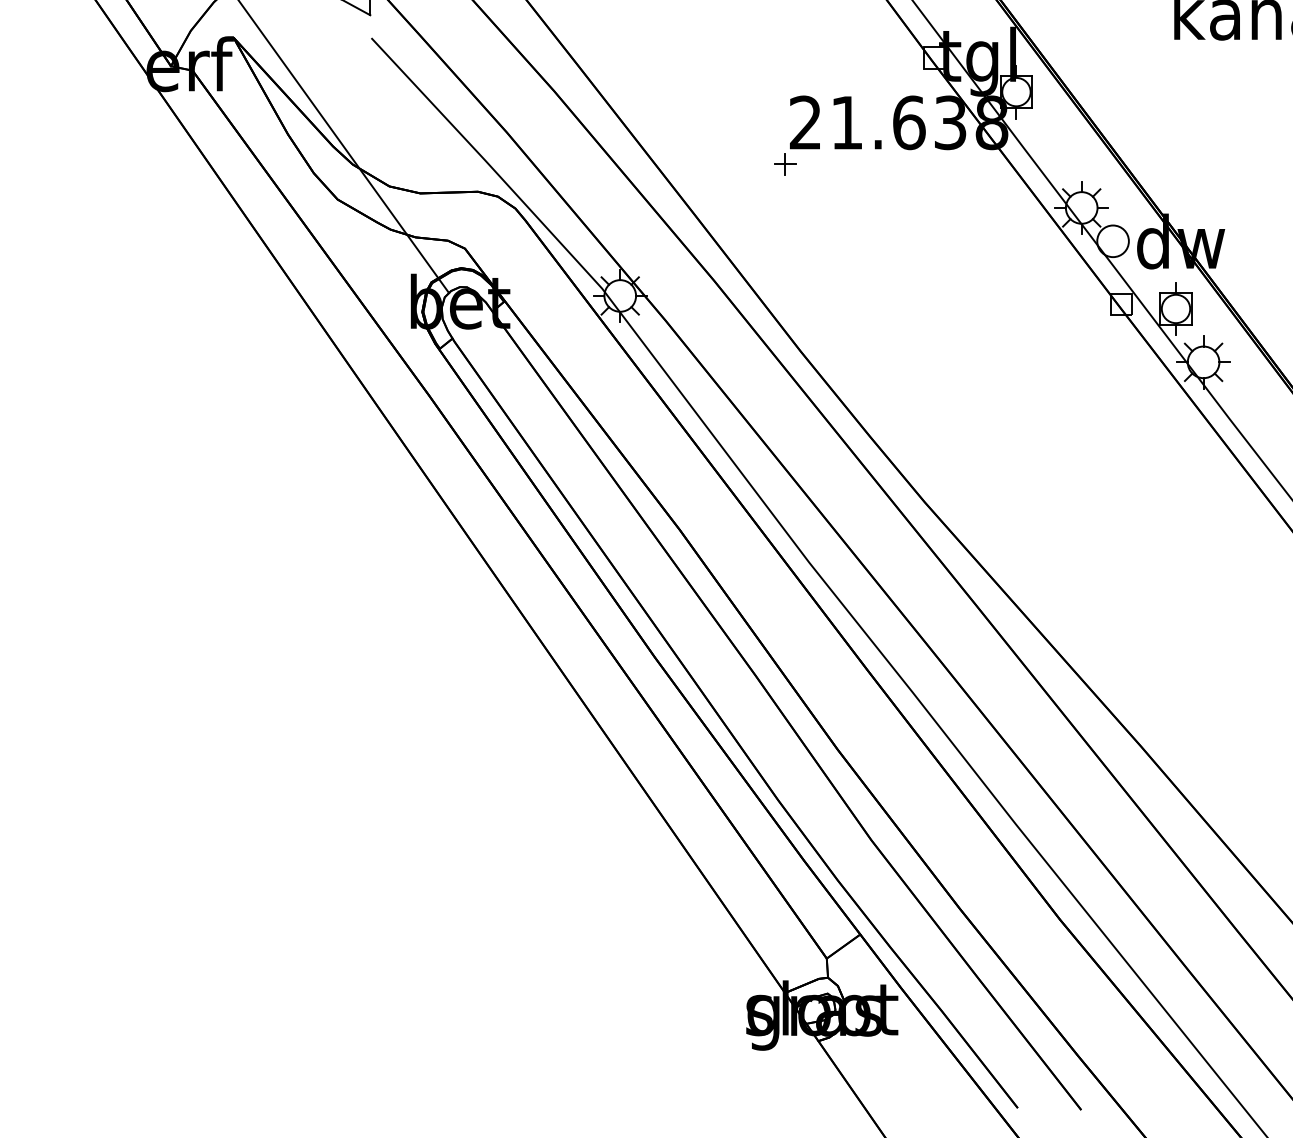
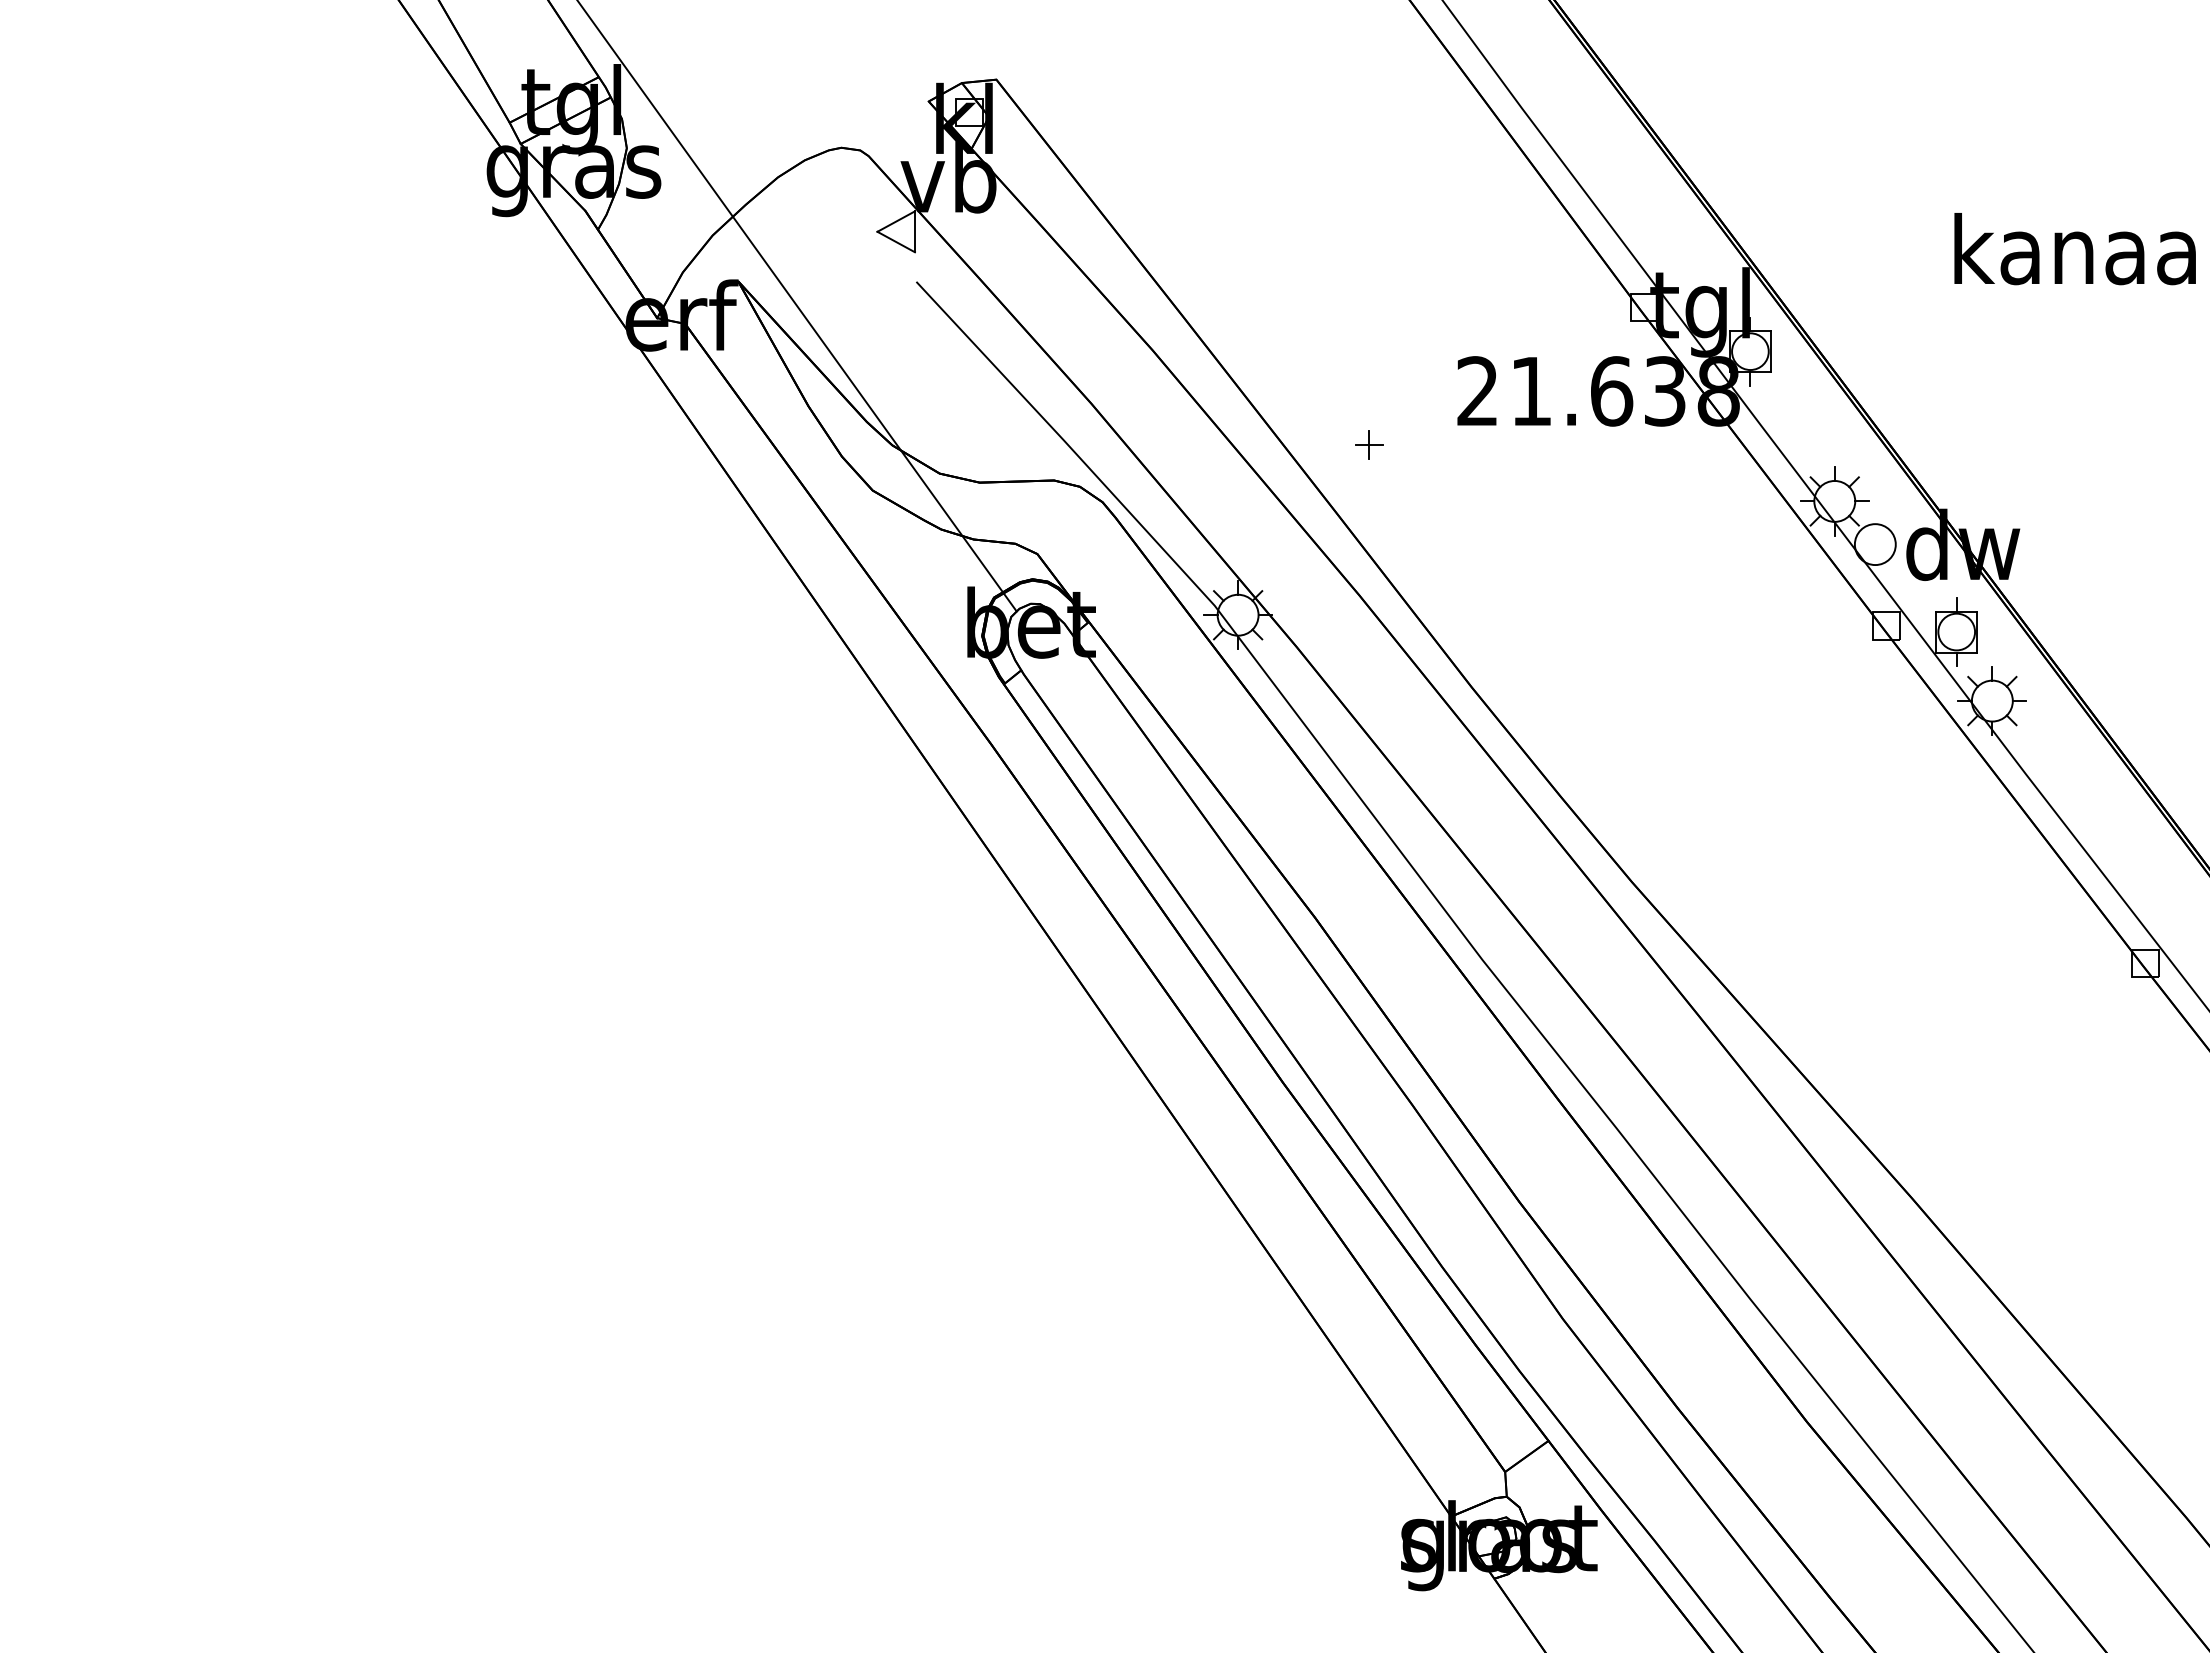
part: (785, 163) -> (1369, 444), moved

